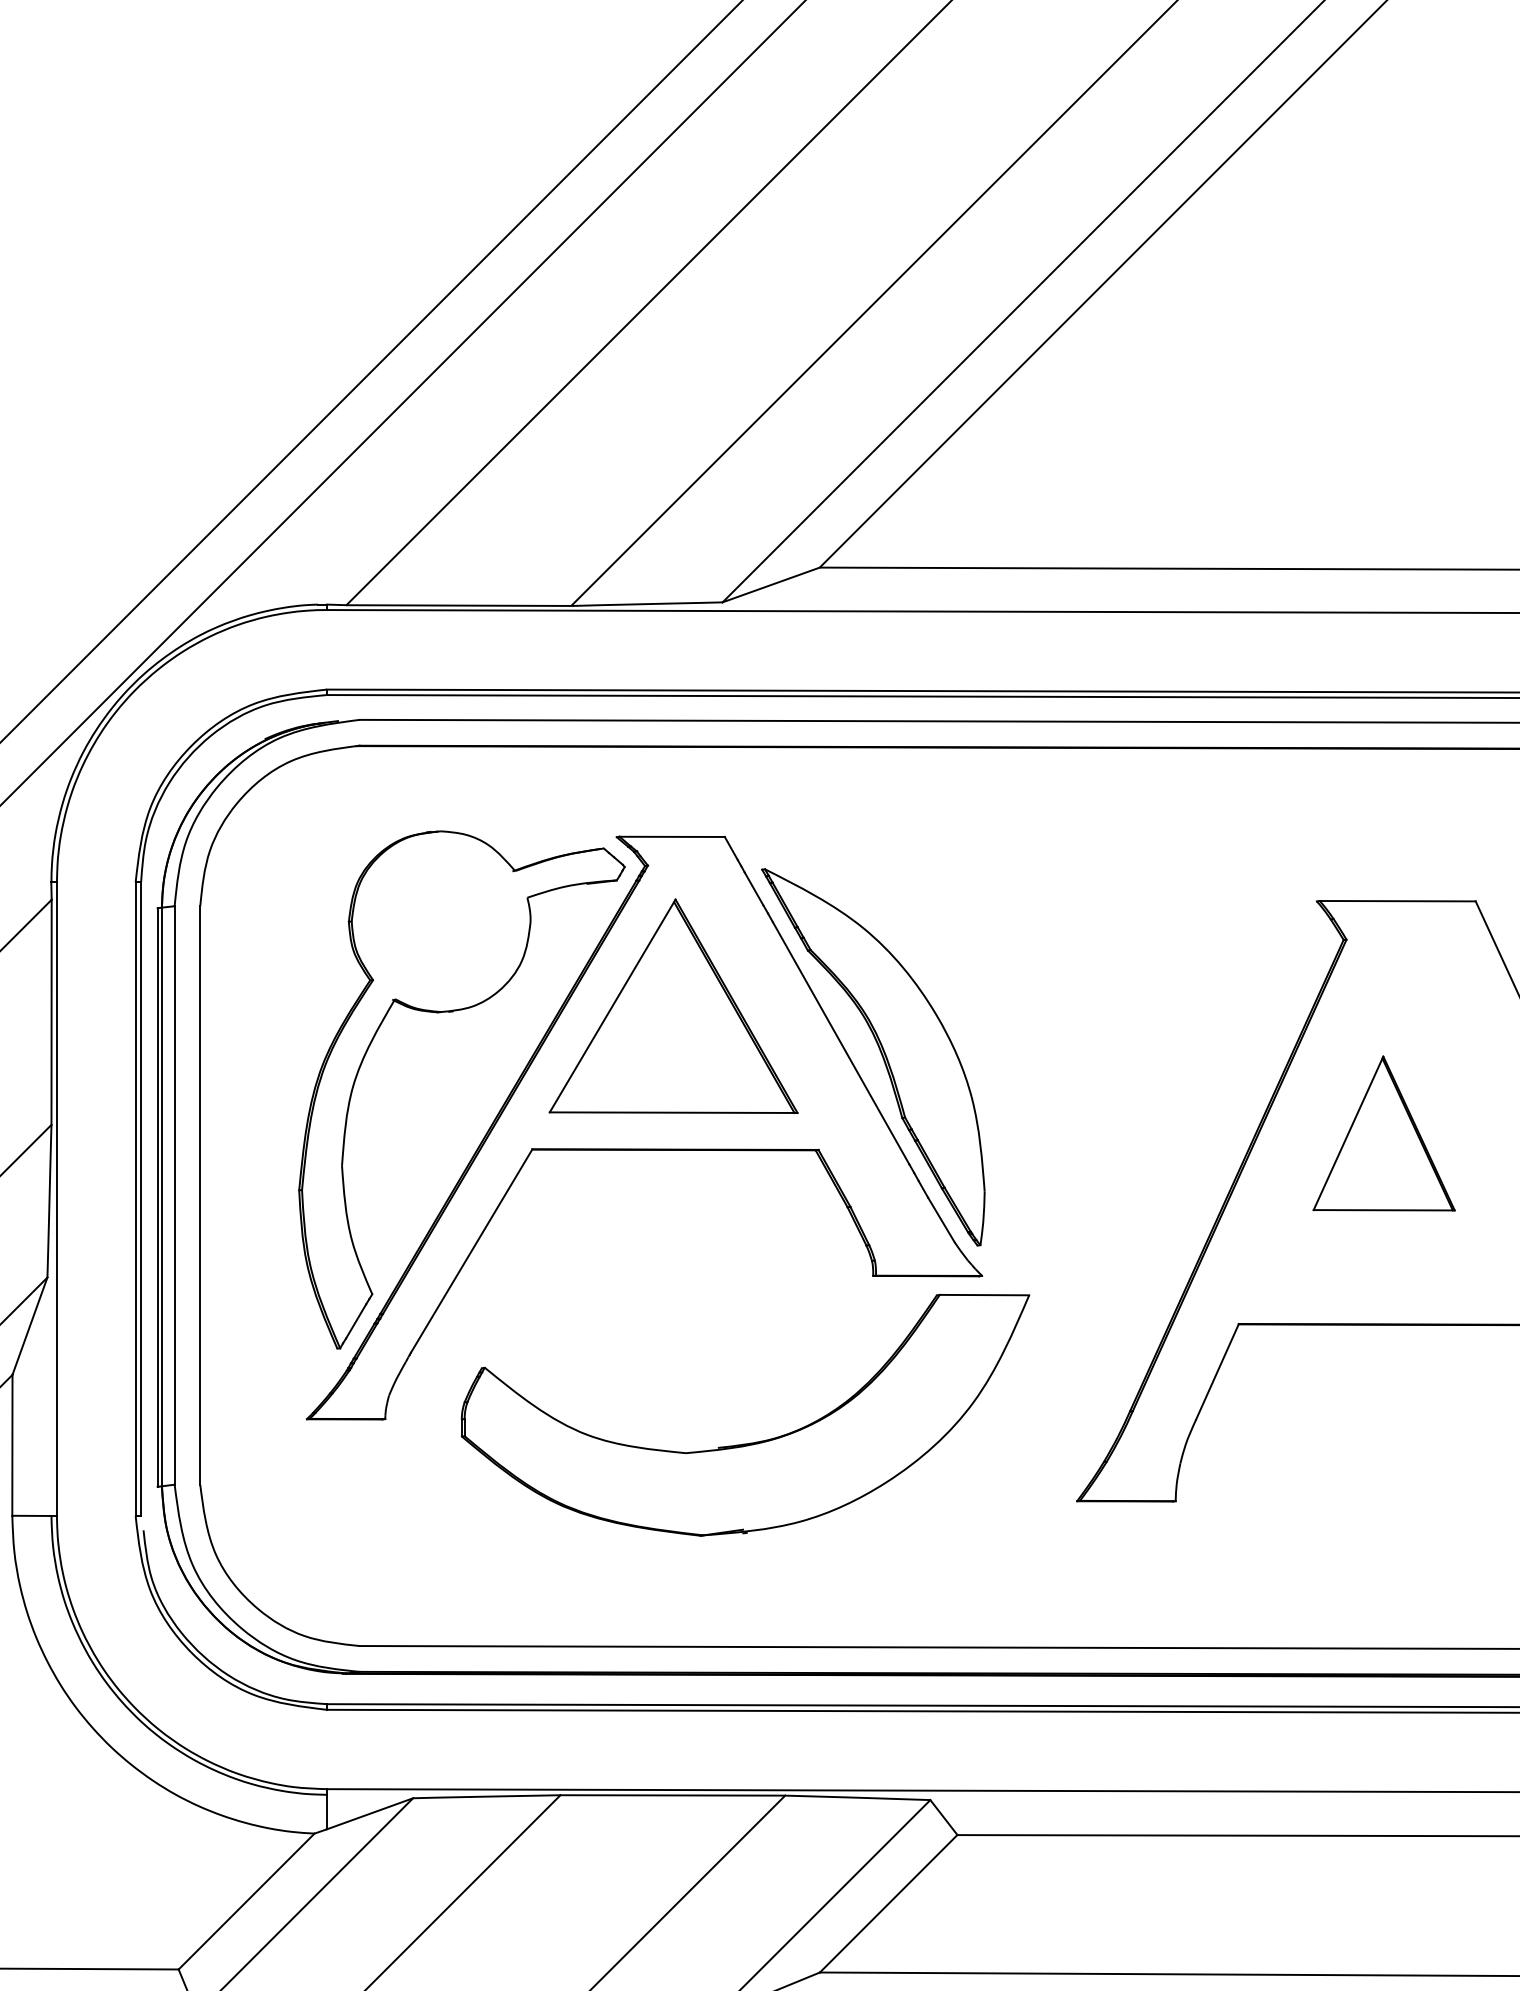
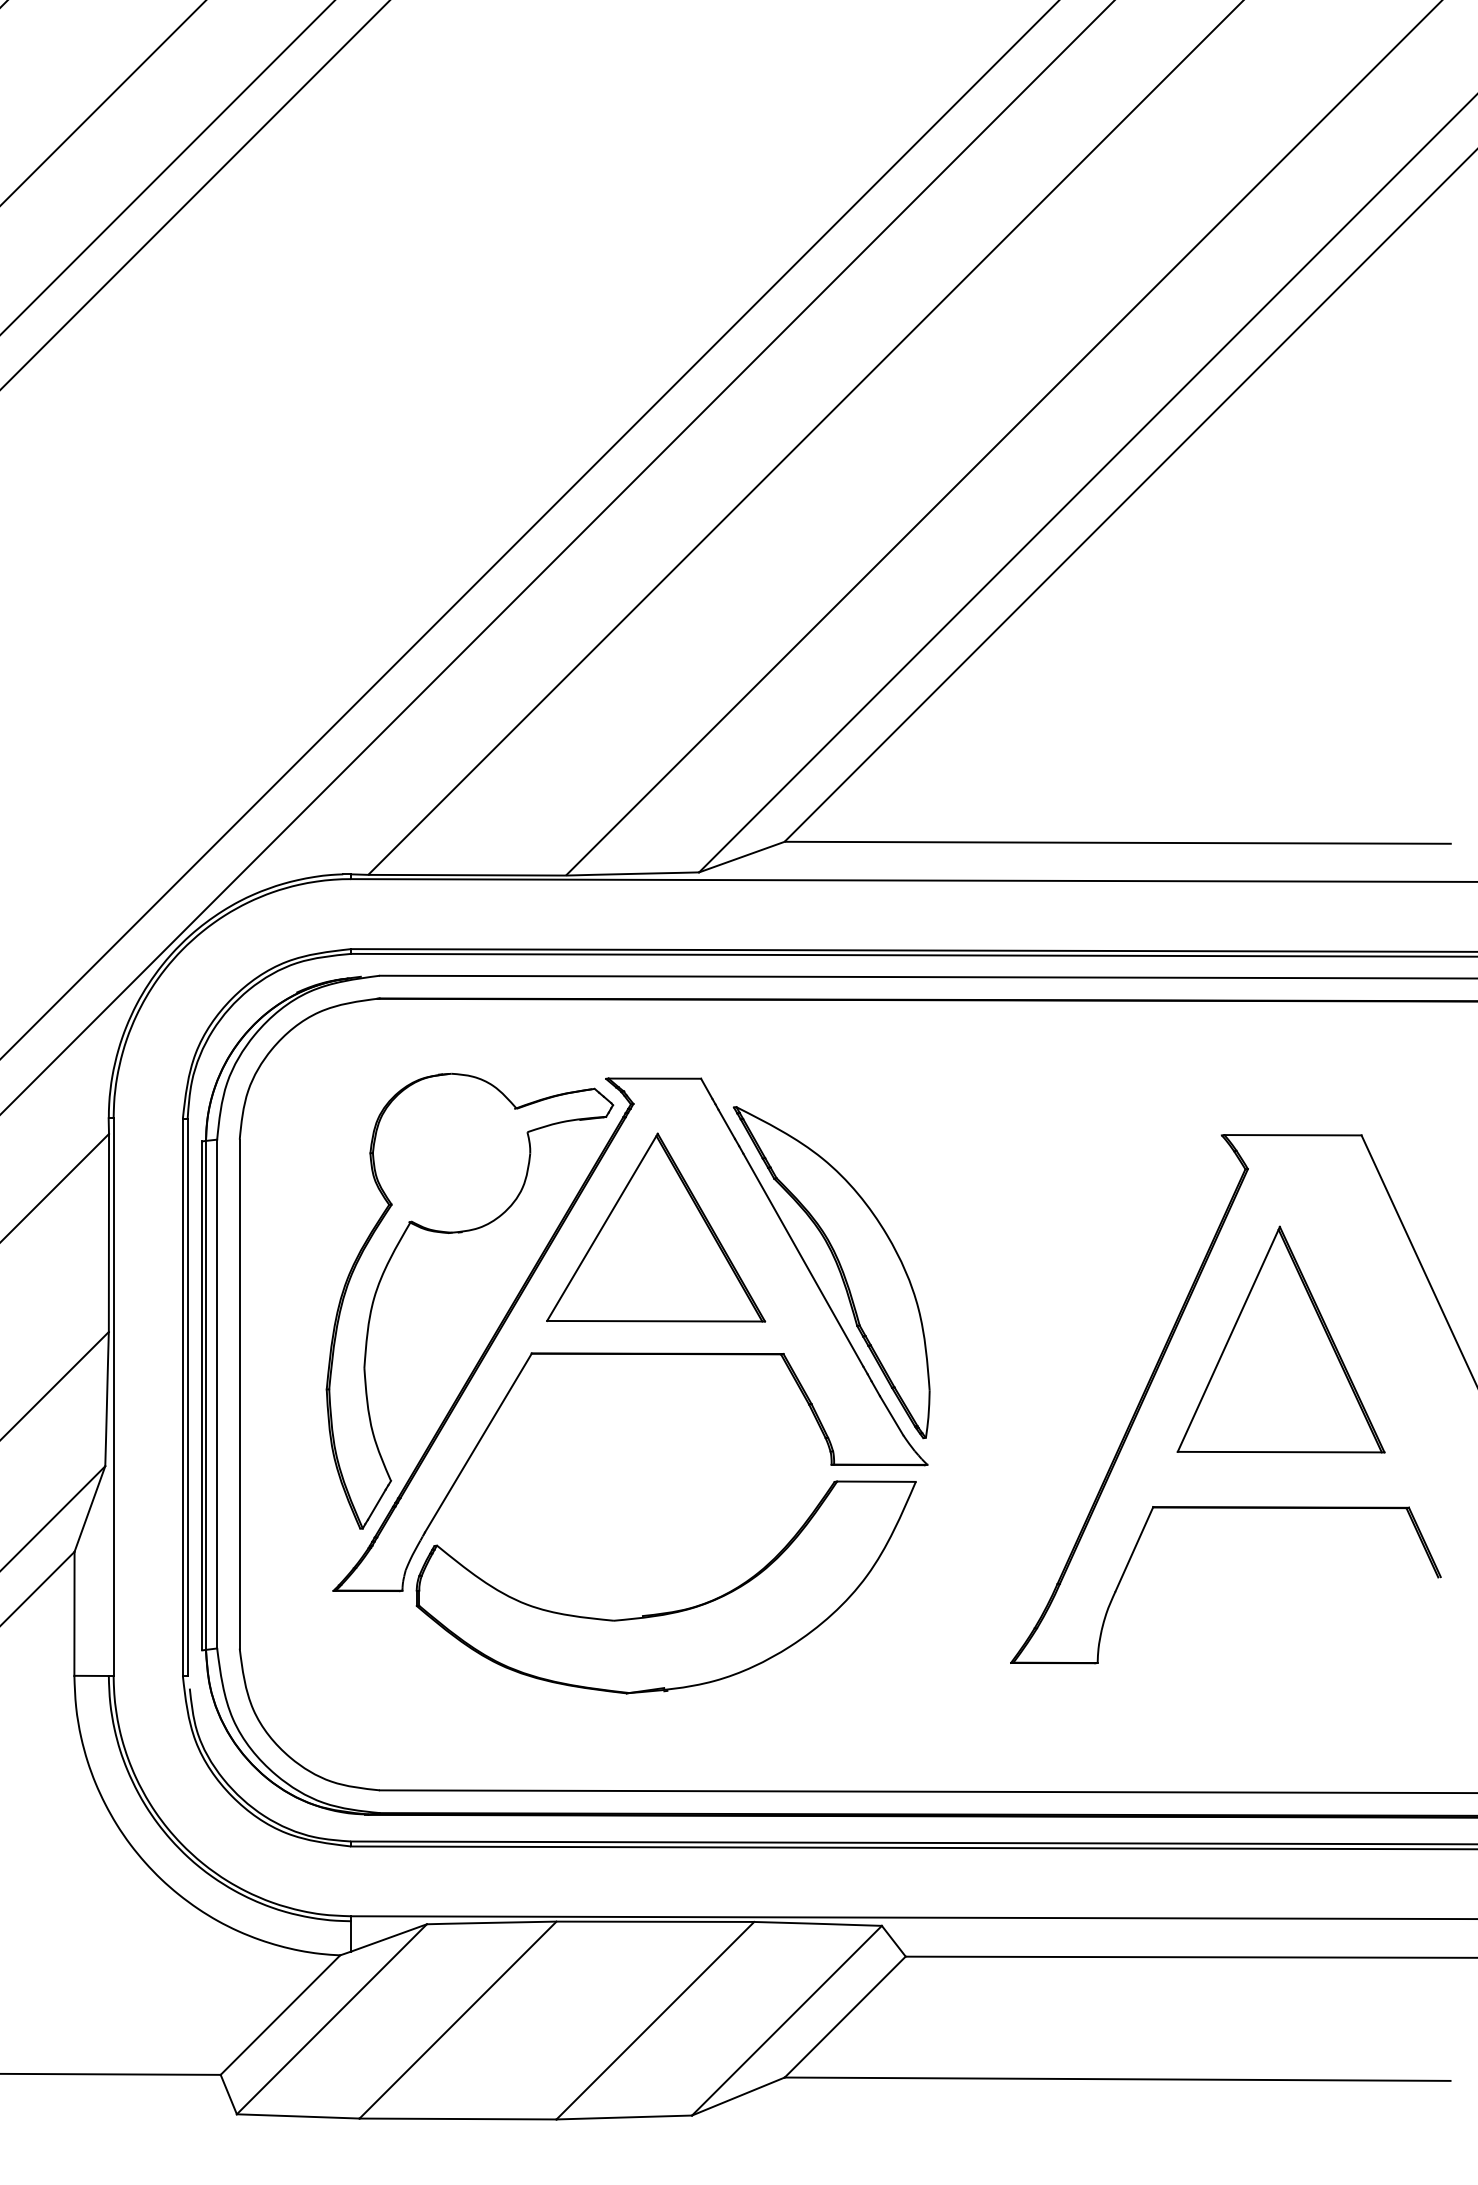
part: (1383, 1133) -> (1280, 1339), size x1.67
part: (748, 1442) -> (668, 1611), moved

